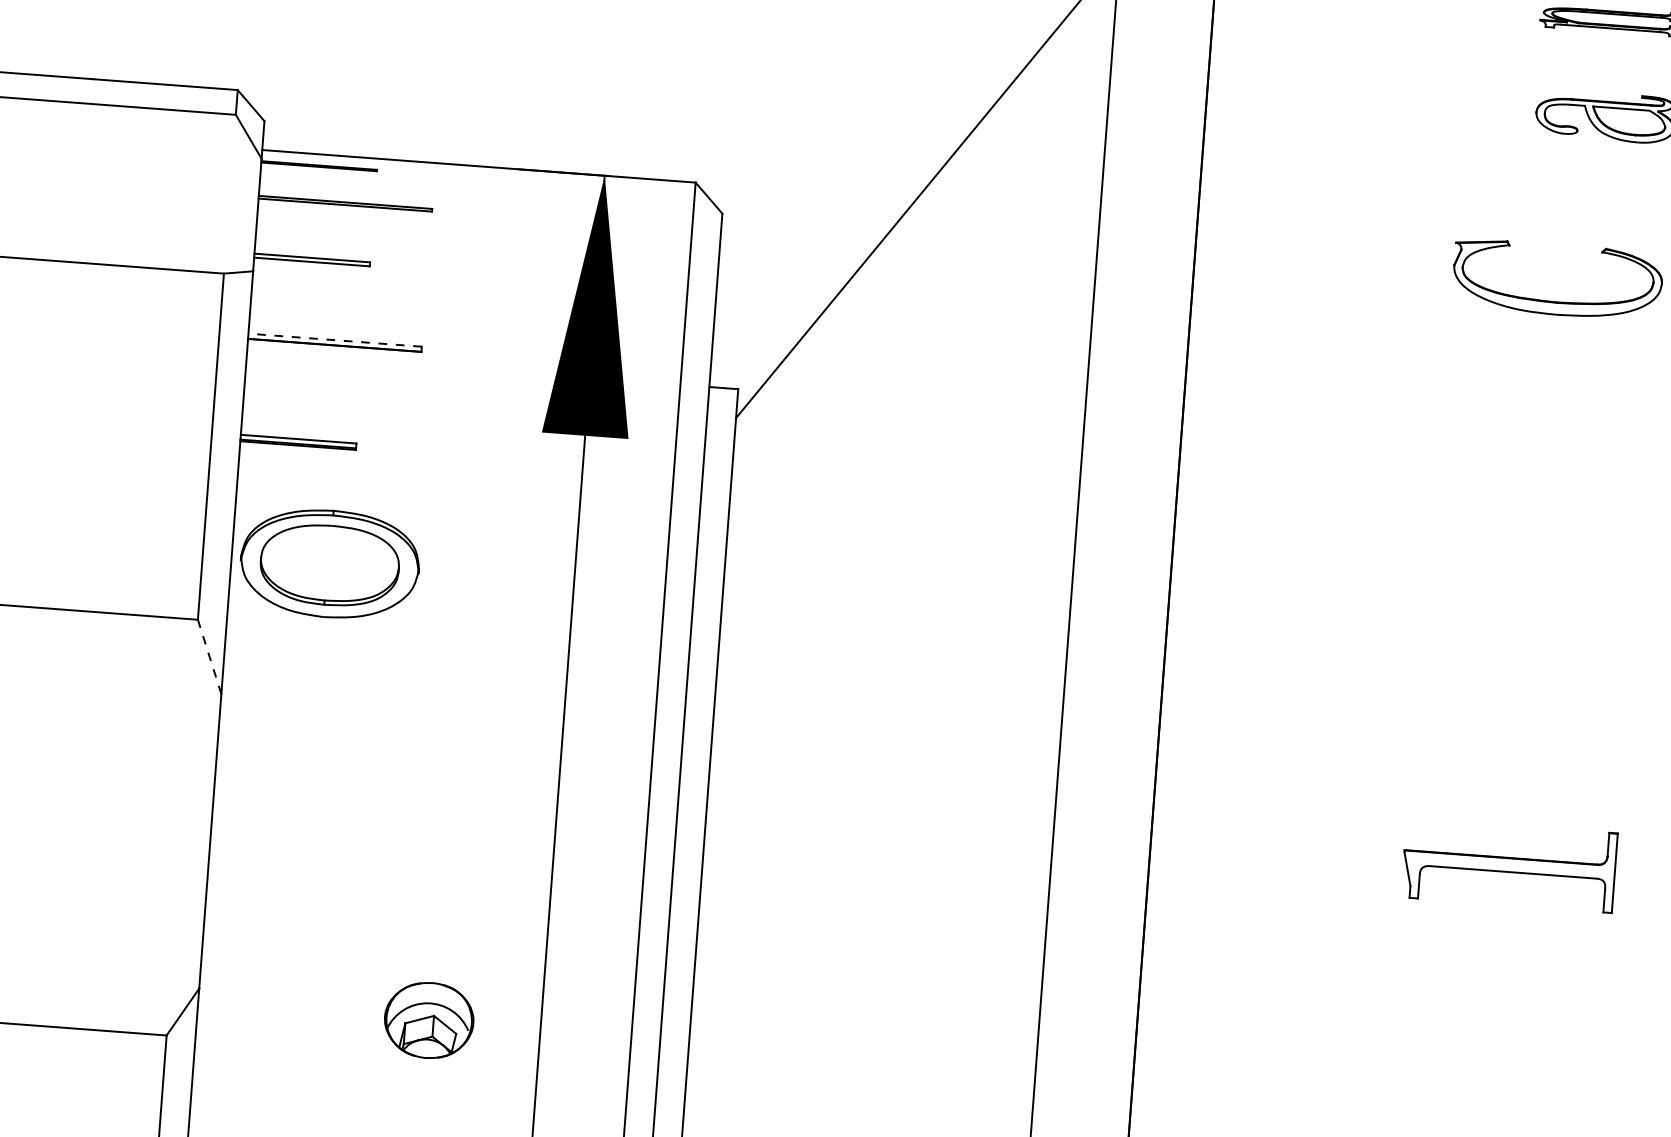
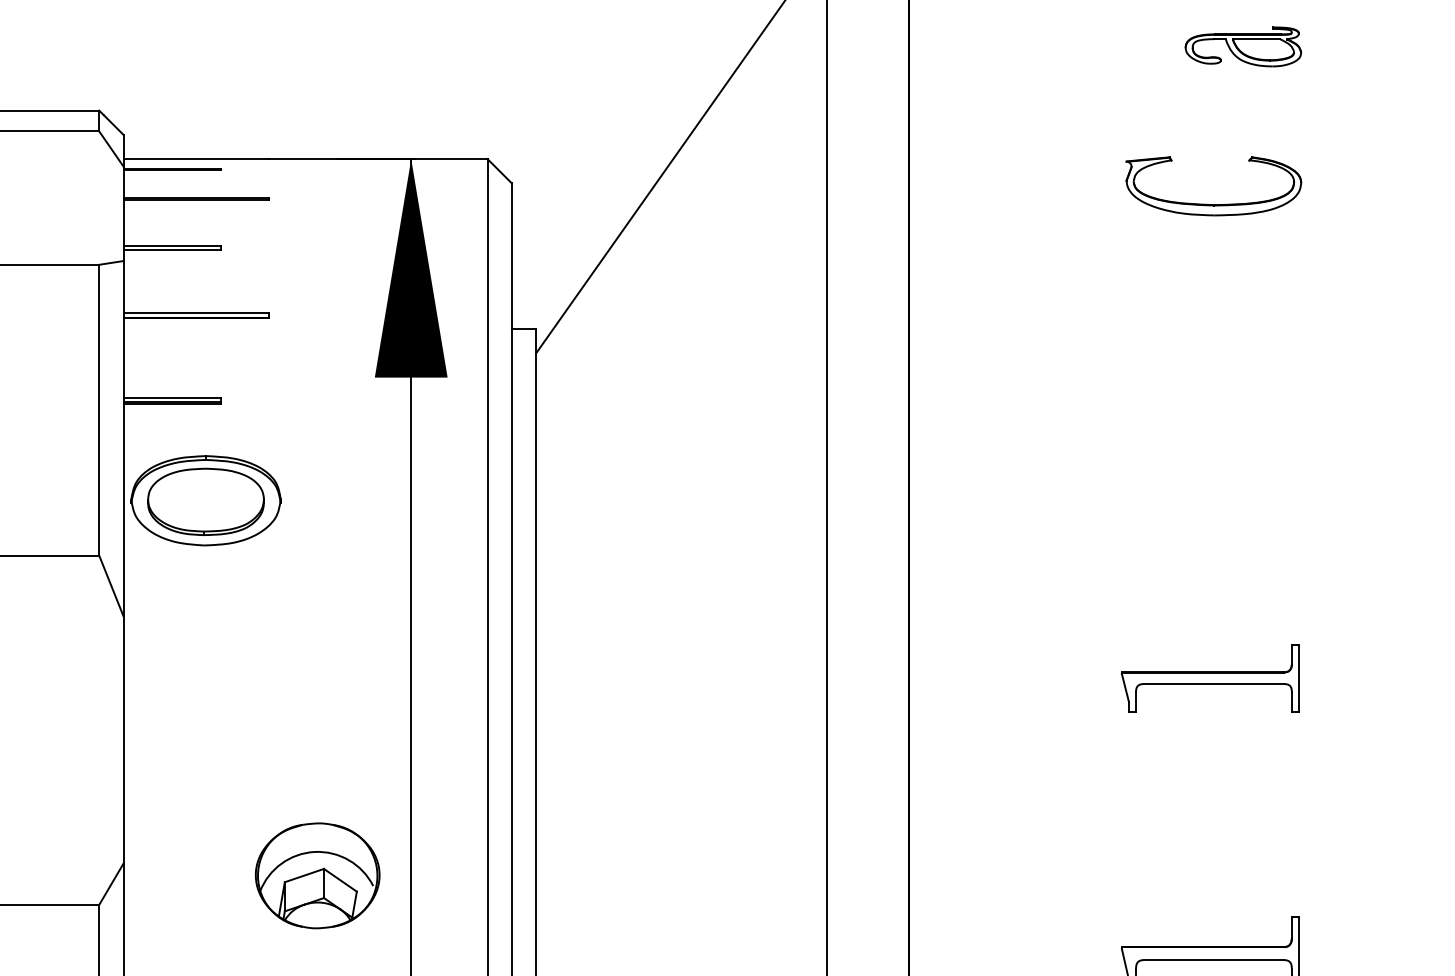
line: (335, 340) -> (196, 313), dashed -> solid
line: (209, 656) -> (111, 585), dashed -> solid
part: (429, 1020) -> (317, 875), size x1.67

